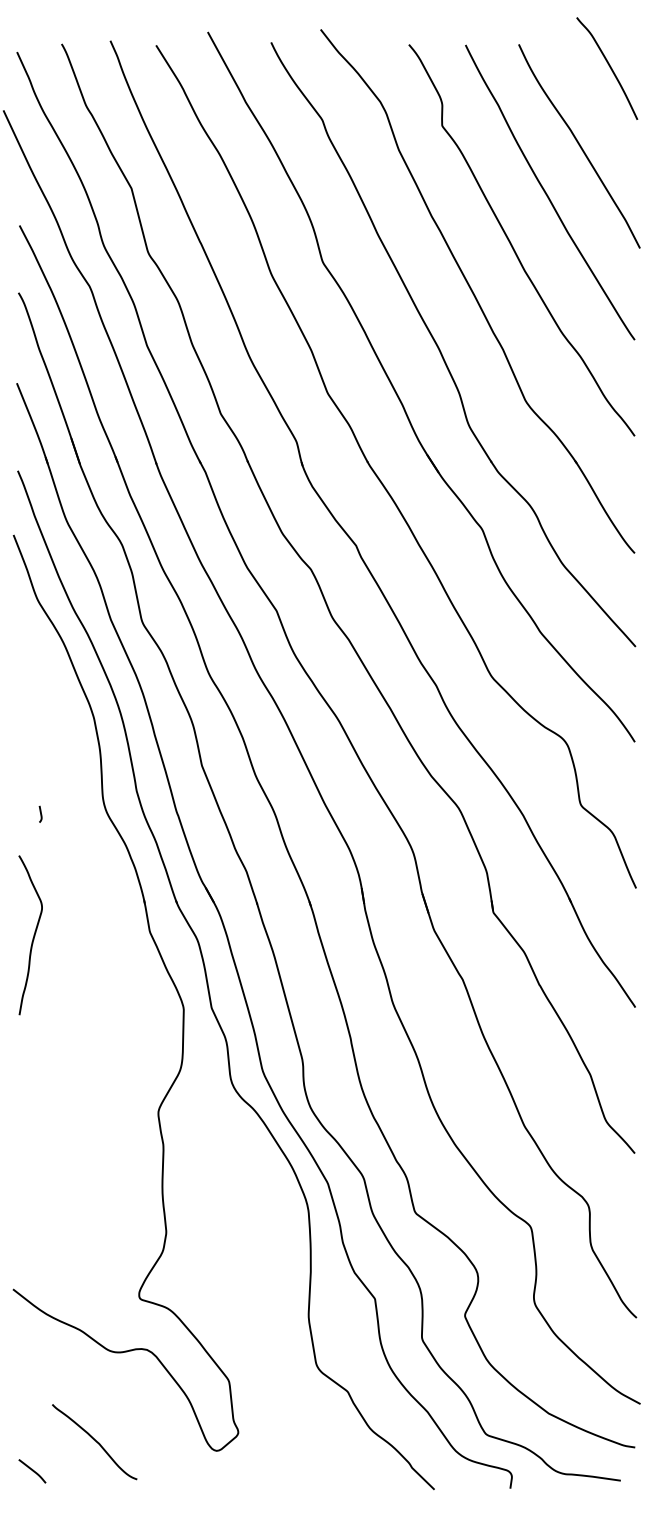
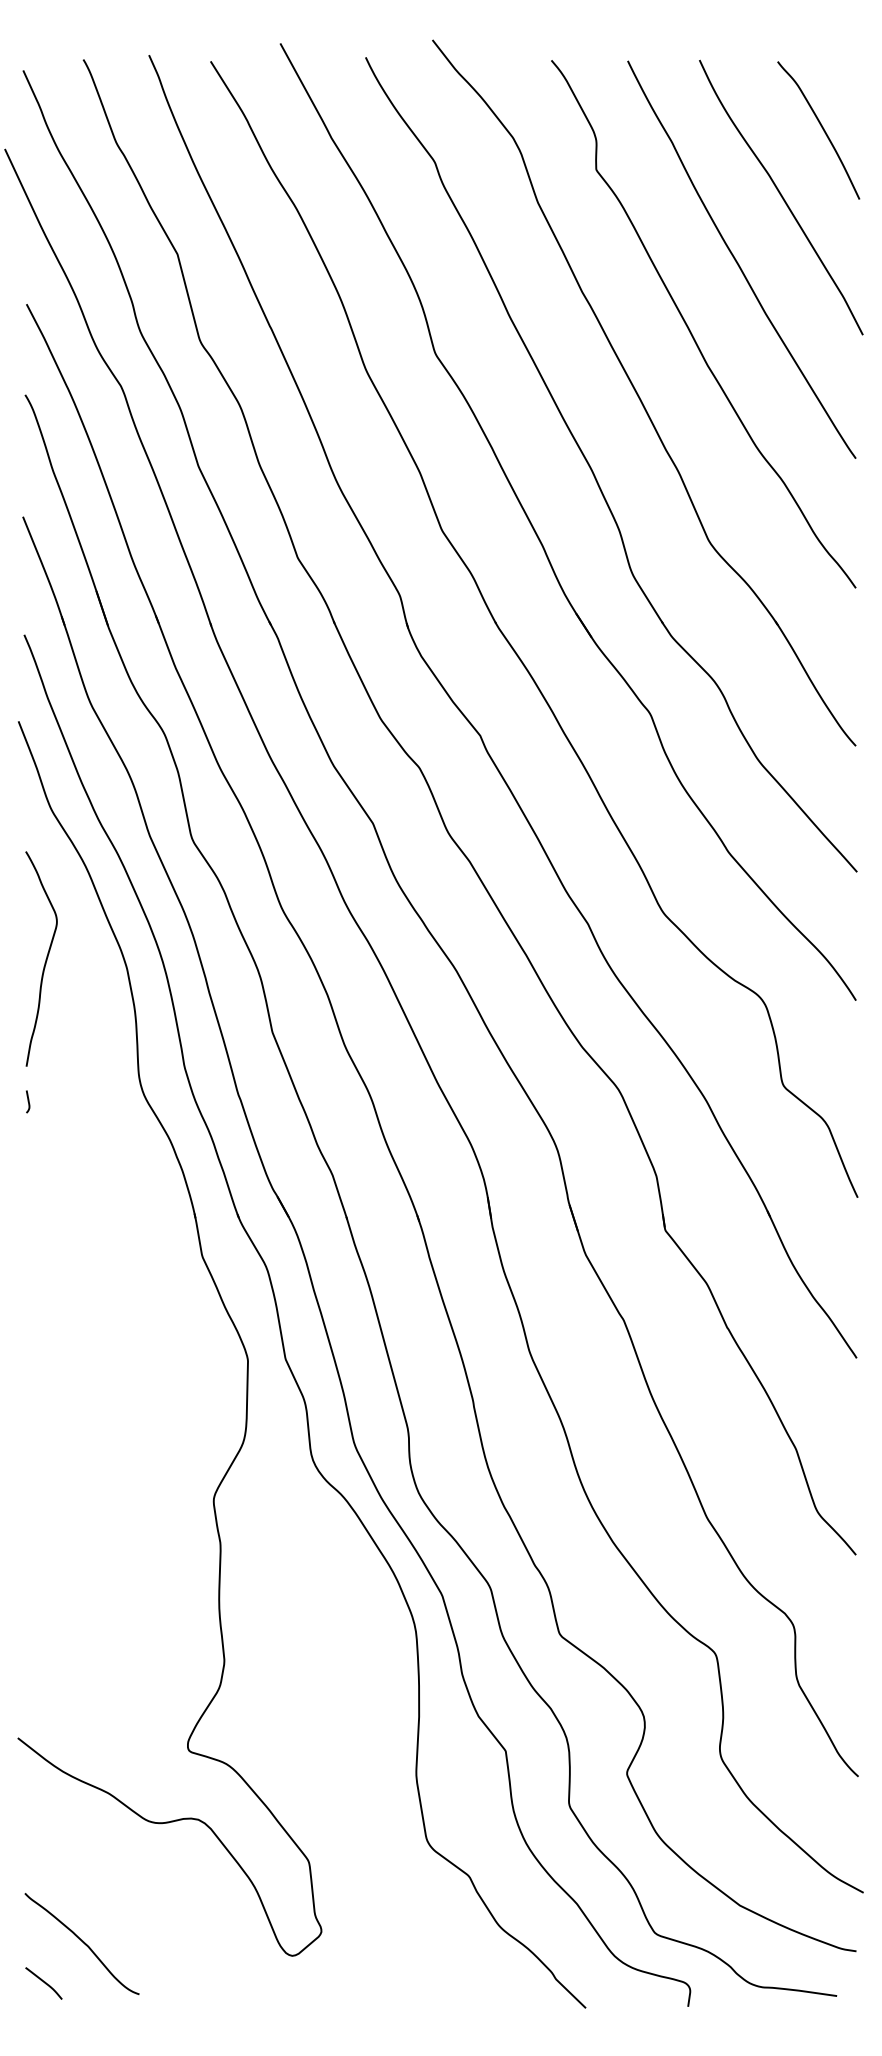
curve: (609, 67) -> (821, 128), moved
curve: (40, 813) -> (27, 1100), moved
curve: (33, 935) -> (45, 959), moved
curve: (95, 1441) -> (83, 1943), moved

